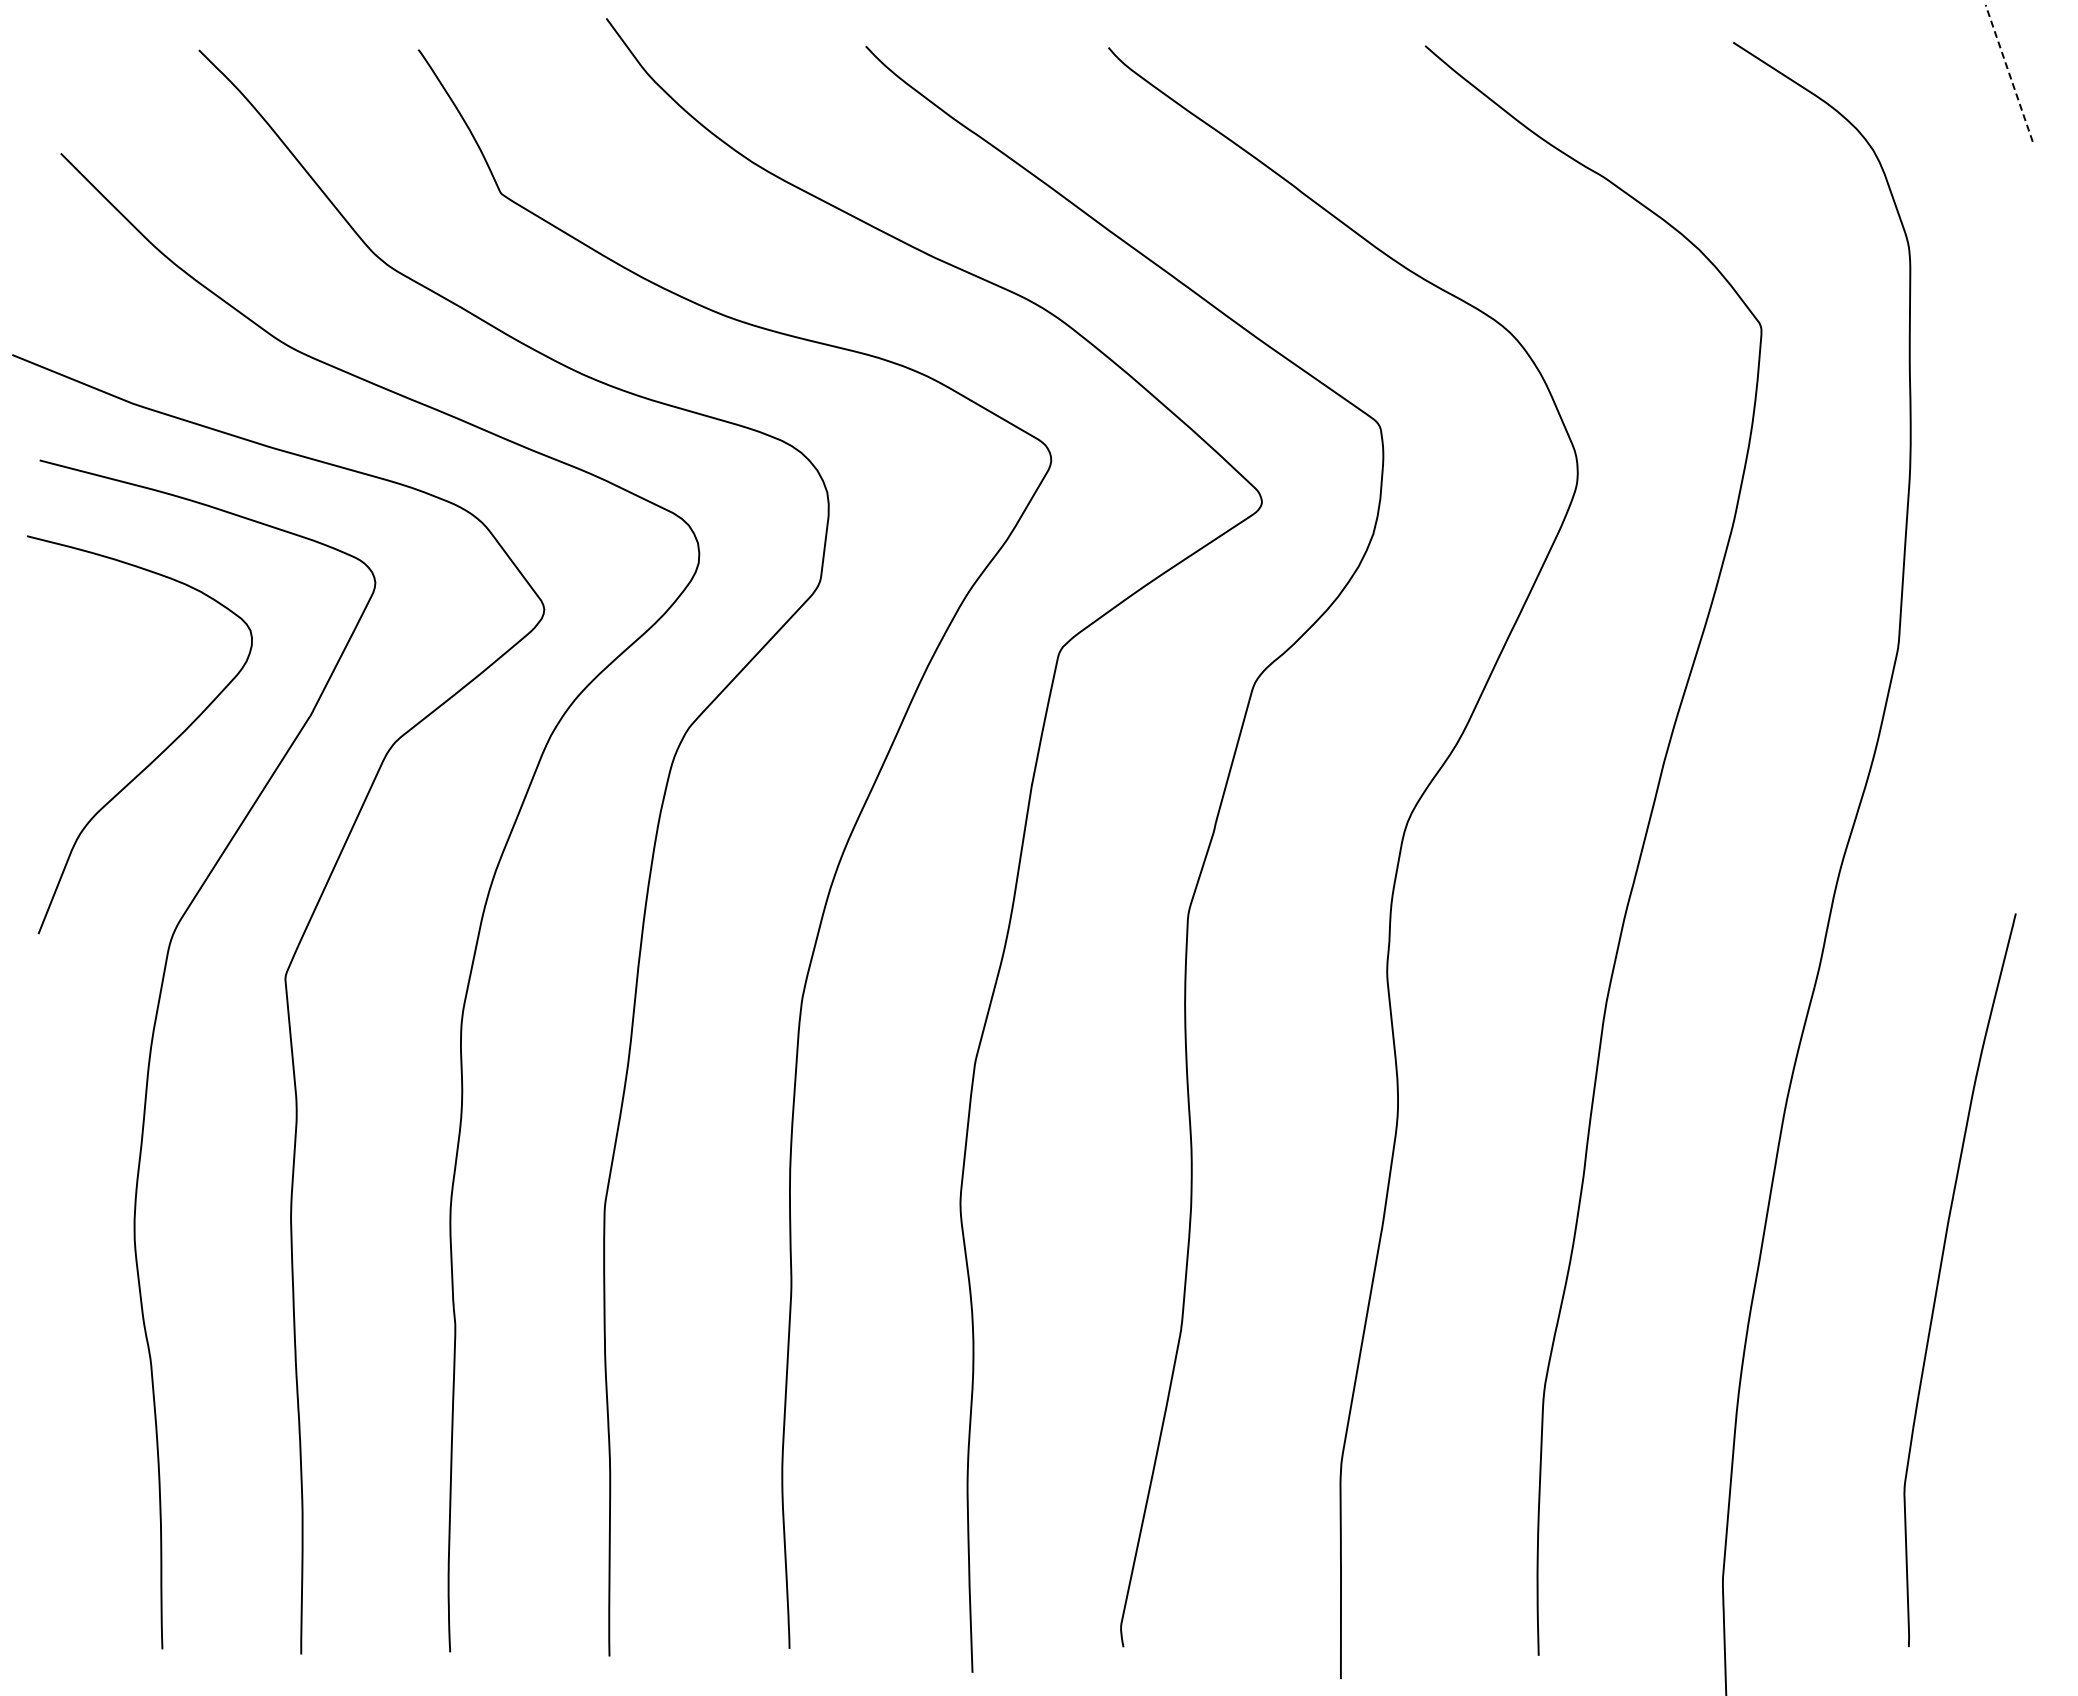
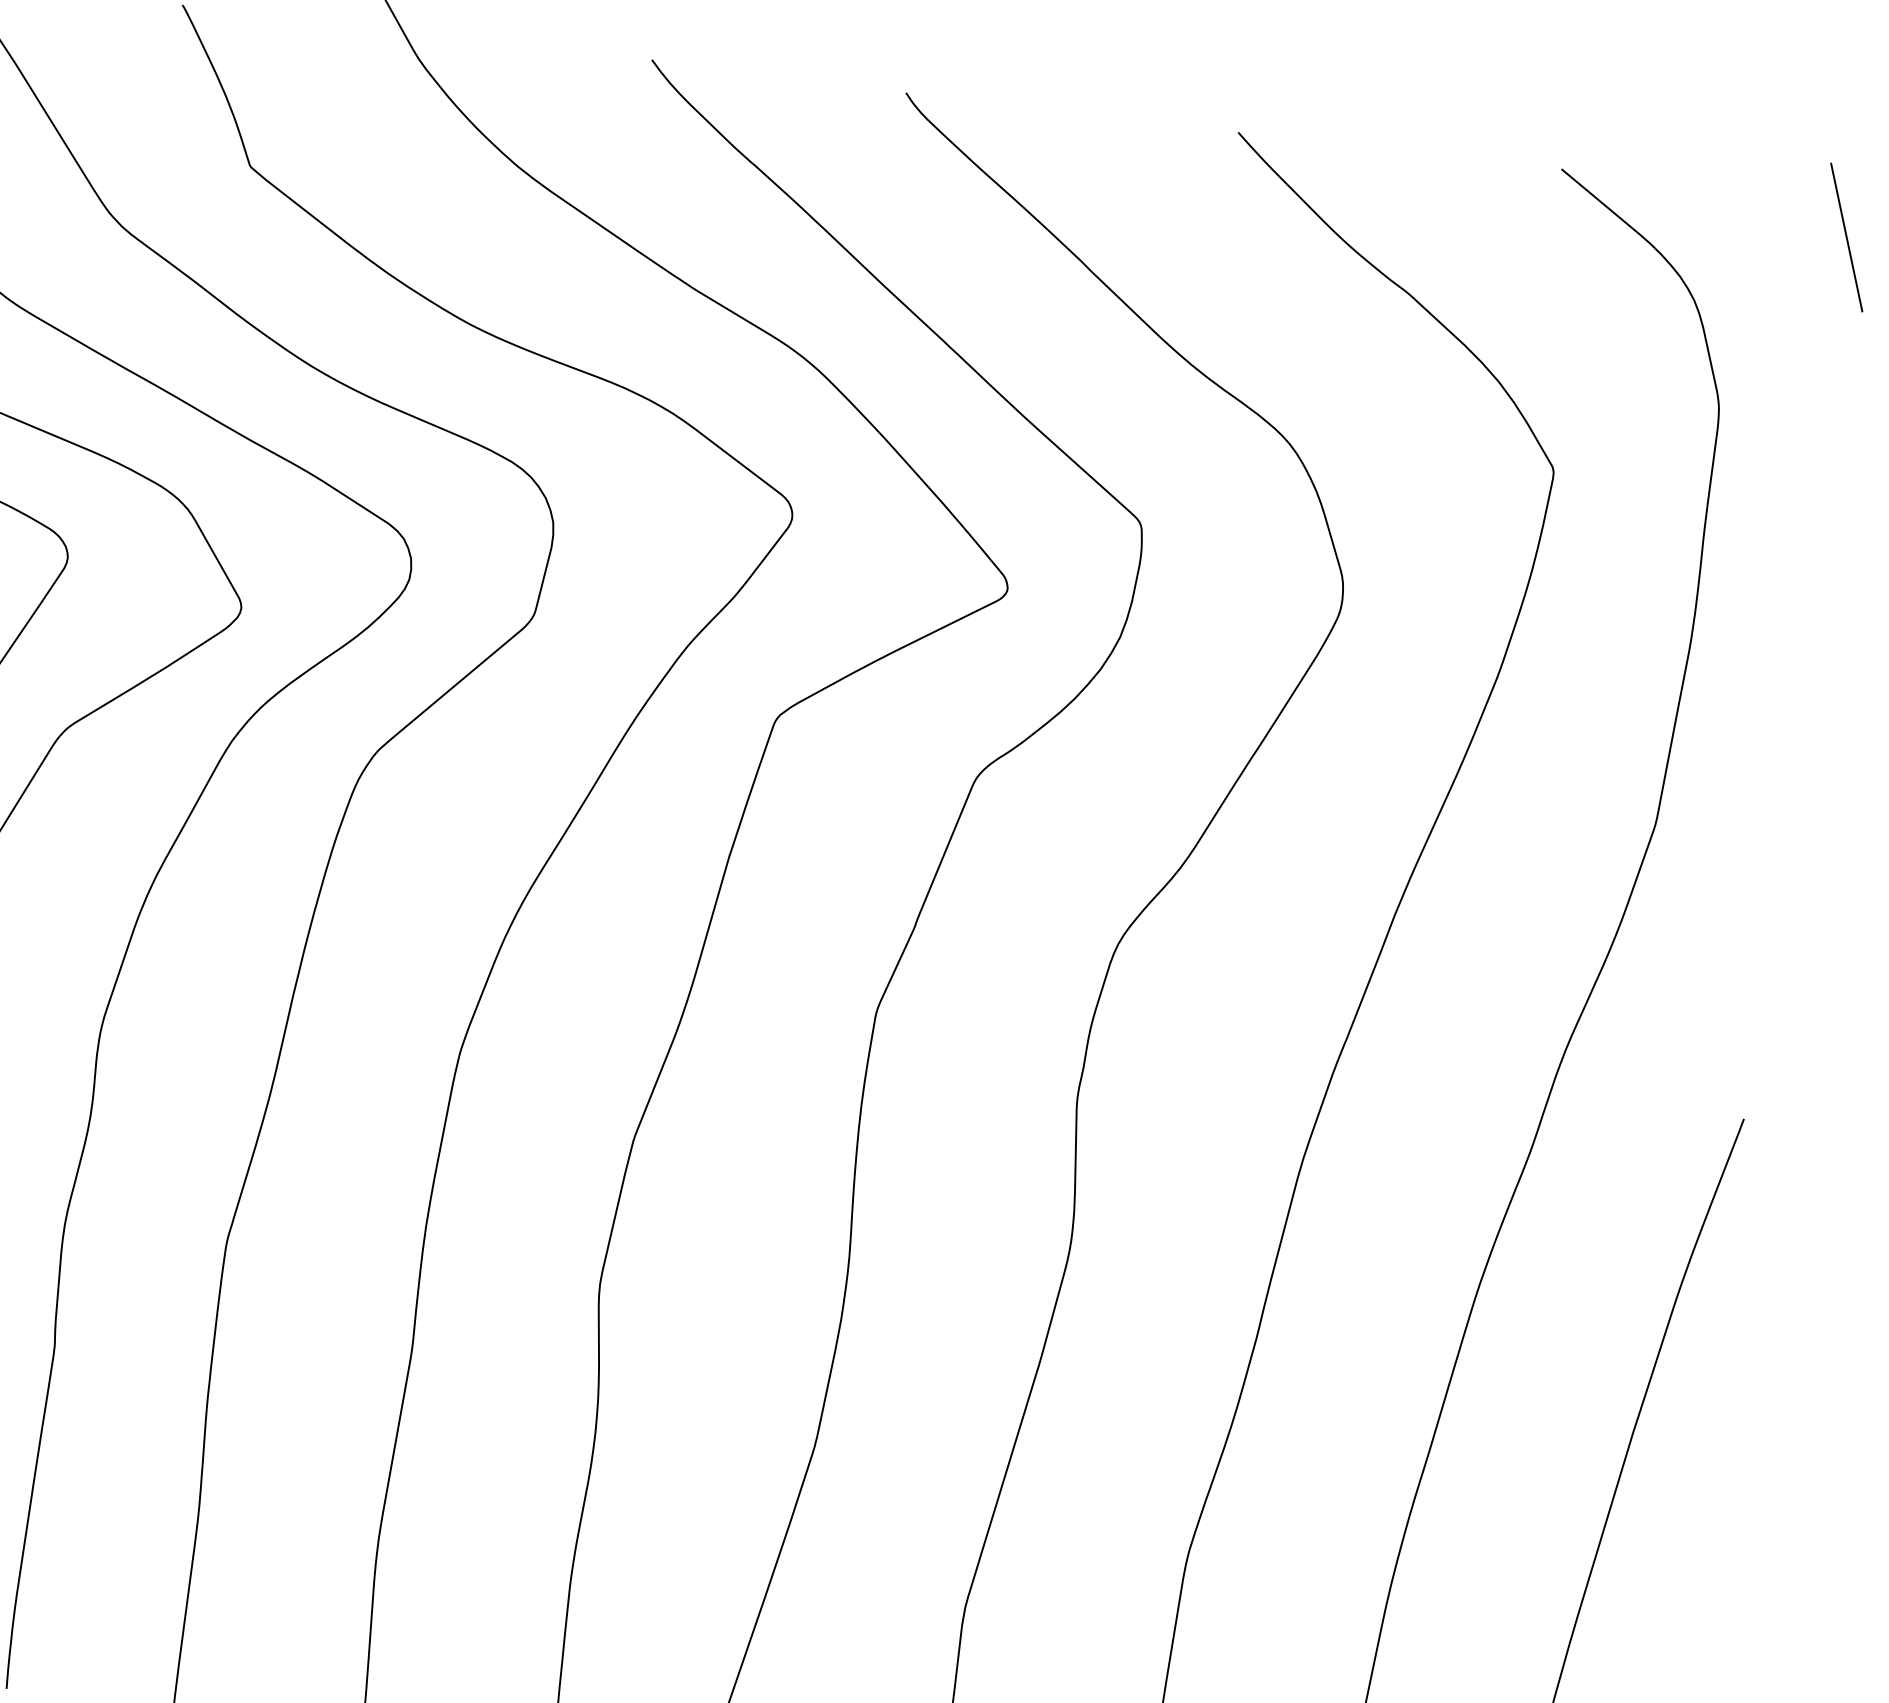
line: (2009, 72) -> (1847, 236), dashed -> solid

